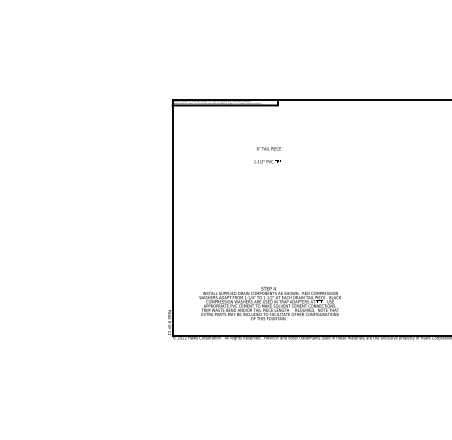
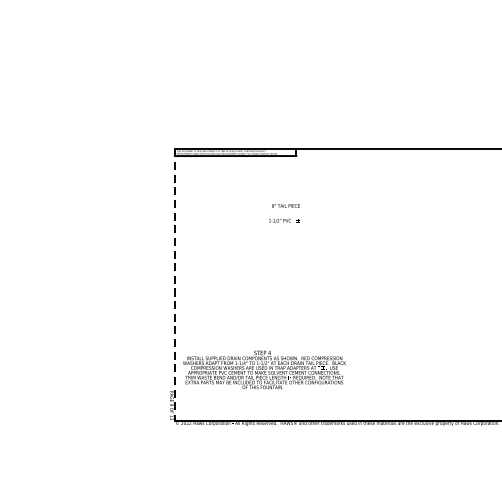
line: (172, 217) -> (175, 284), solid -> dashed
text: (269, 303) -> (263, 369), moved

